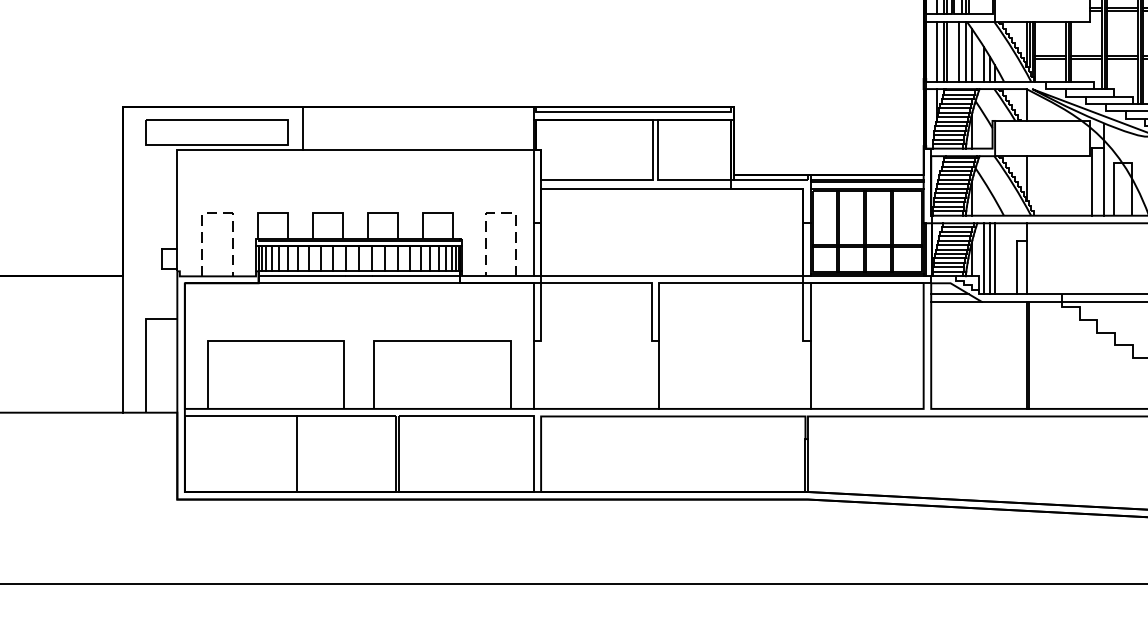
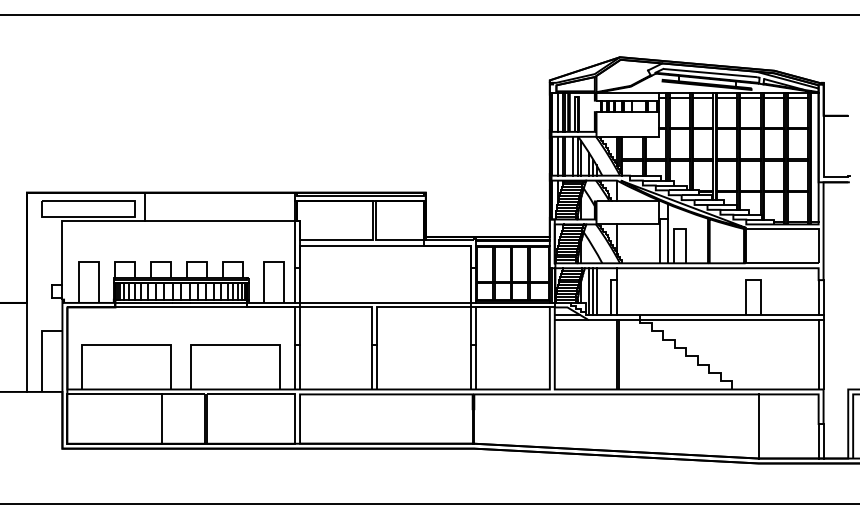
line: (217, 212) -> (88, 261), dashed -> solid
line: (500, 212) -> (273, 261), dashed -> solid
line: (541, 375) -> (300, 367), added
line: (652, 375) -> (372, 367), added
line: (803, 375) -> (471, 367), added
line: (296, 453) -> (161, 418), moved

